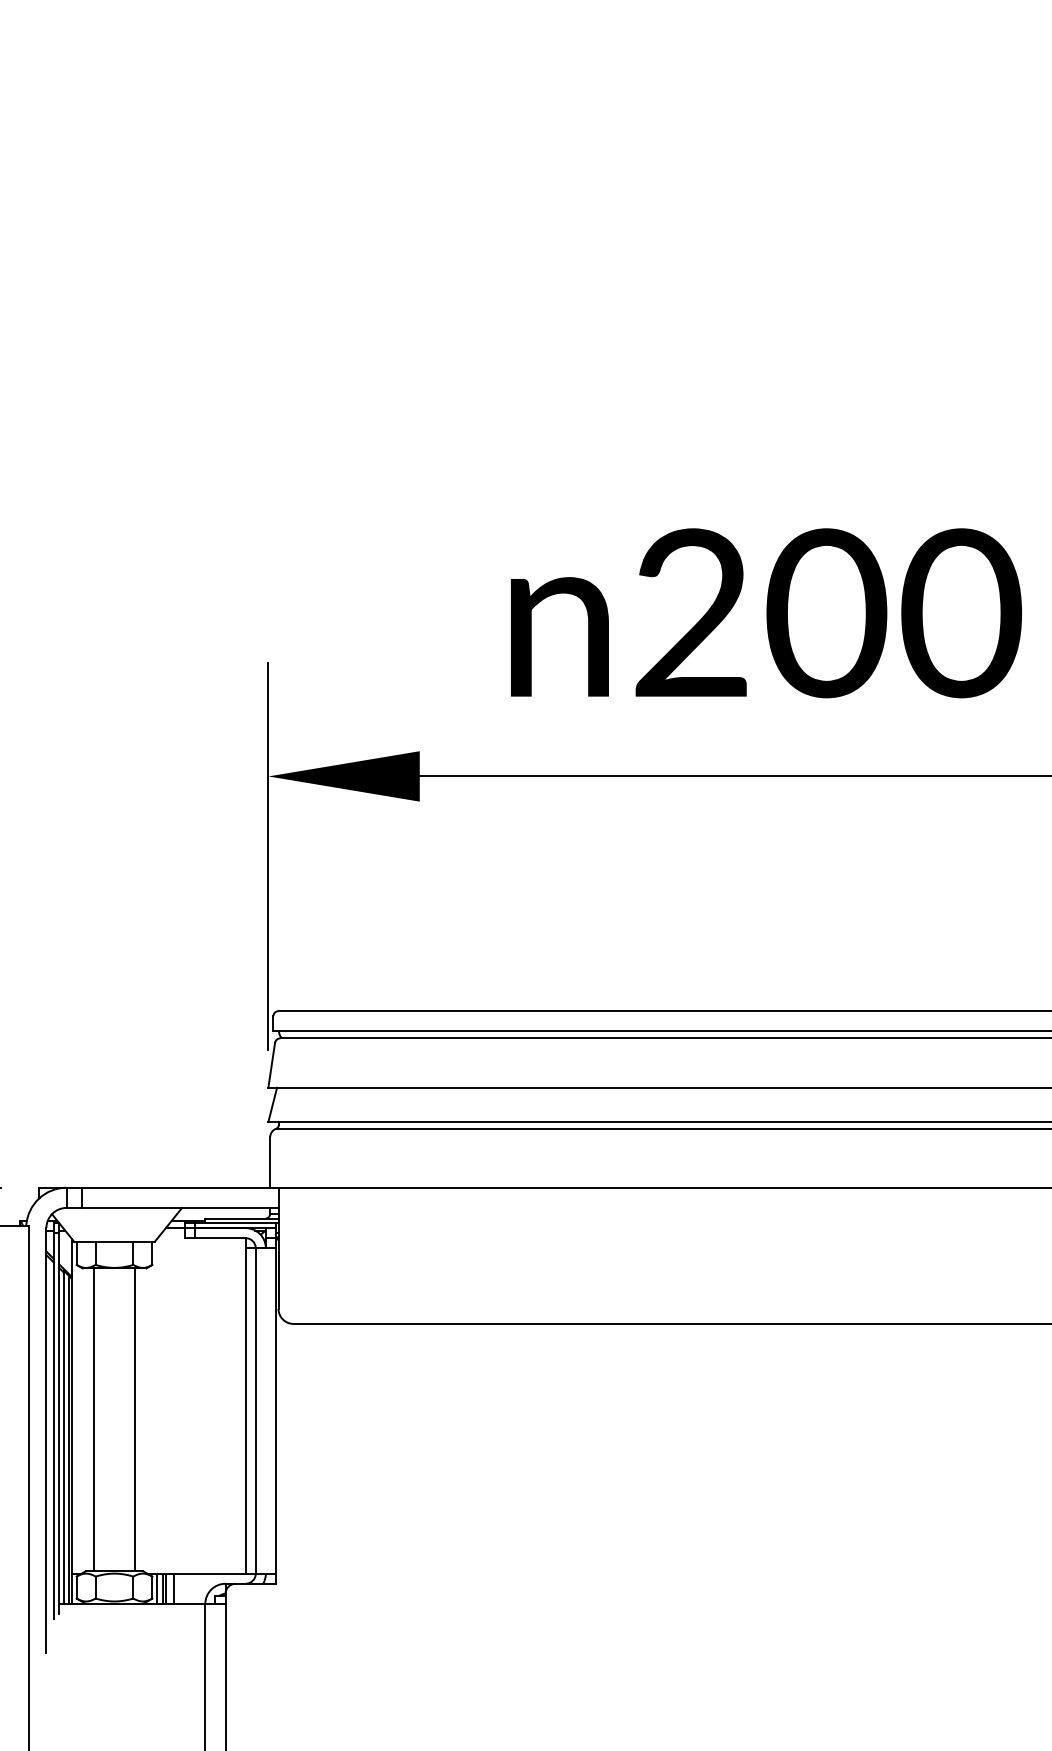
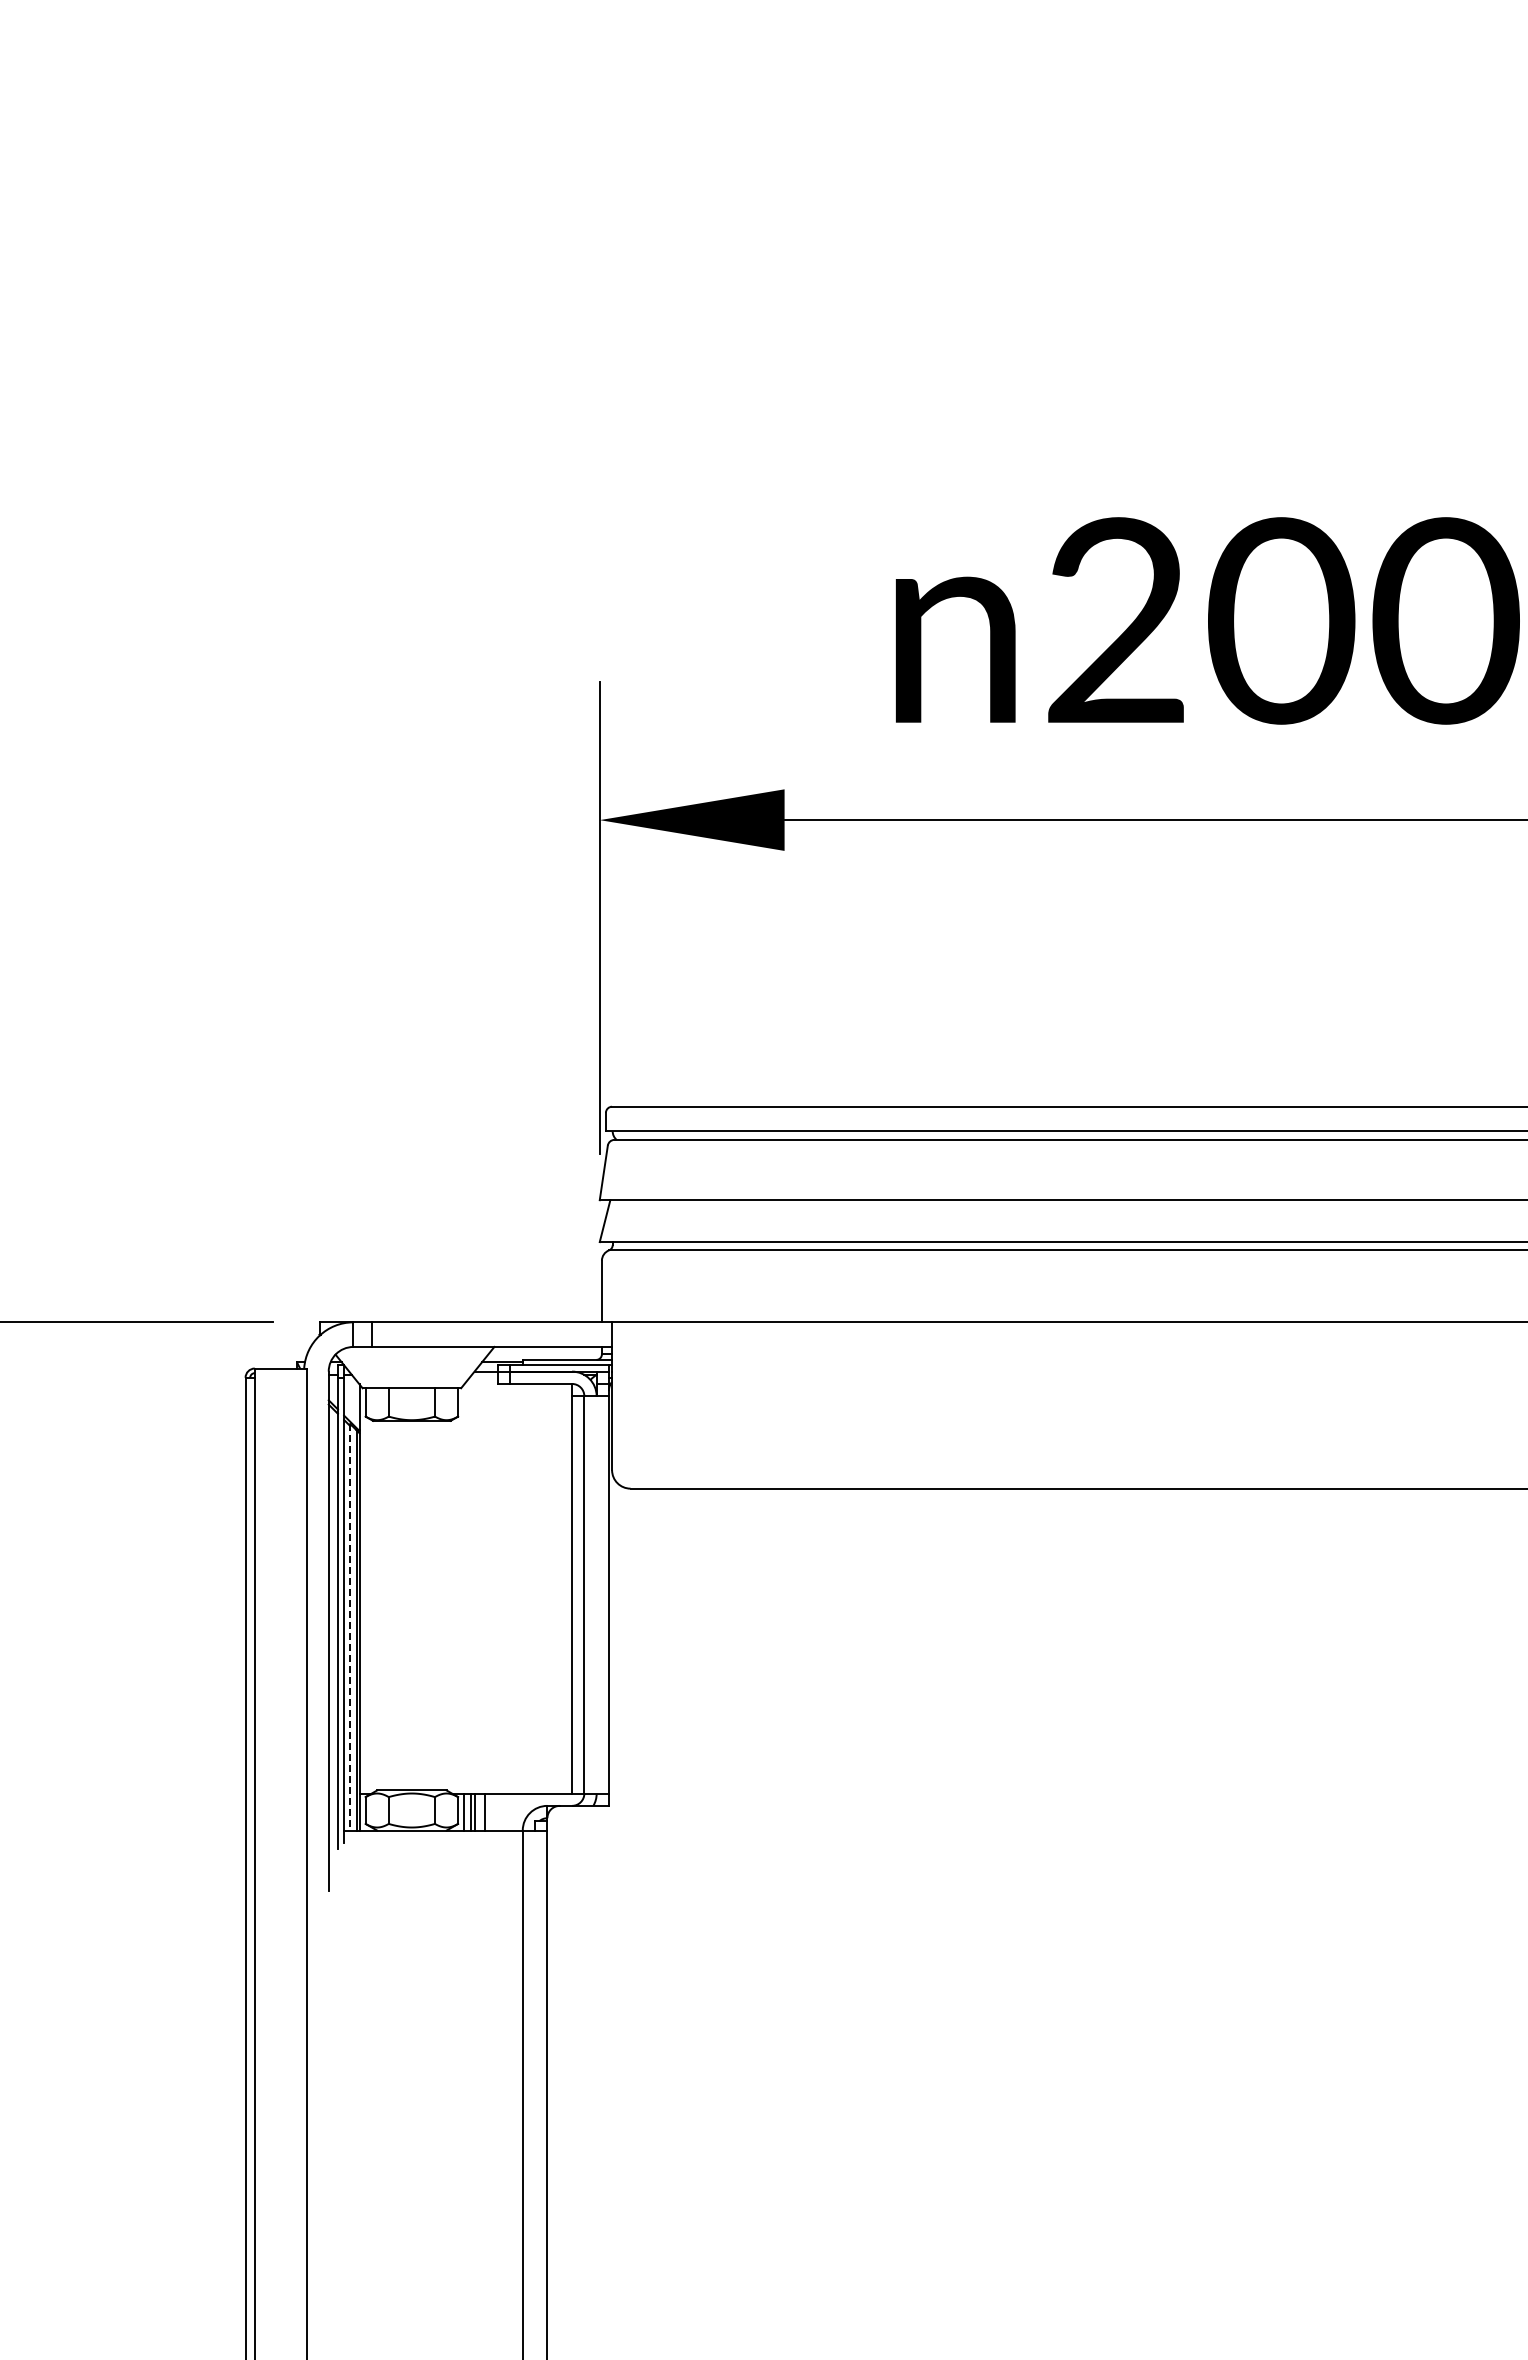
line: (94, 1419) -> (387, 1605), removed
line: (134, 1419) -> (436, 1605), removed
line: (64, 1437) -> (350, 1627), solid -> dashed

